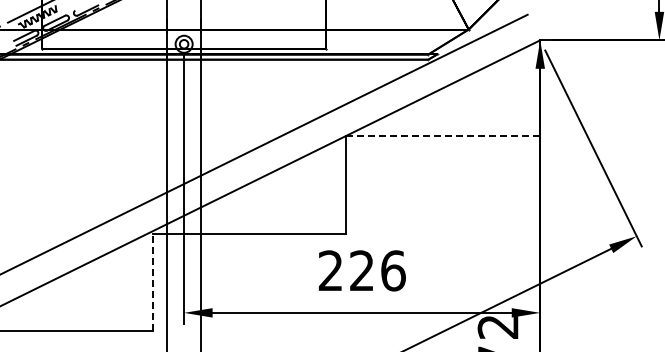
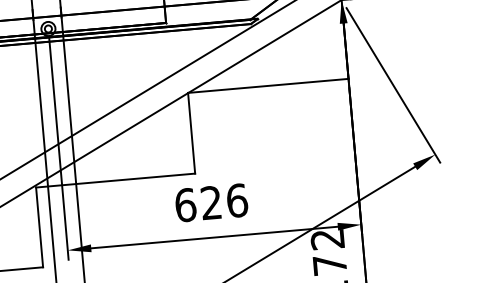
line: (443, 135) -> (268, 85), dashed -> solid
text: (330, 270) -> (185, 204), 226 -> 626
line: (152, 281) -> (39, 226), dashed -> solid

